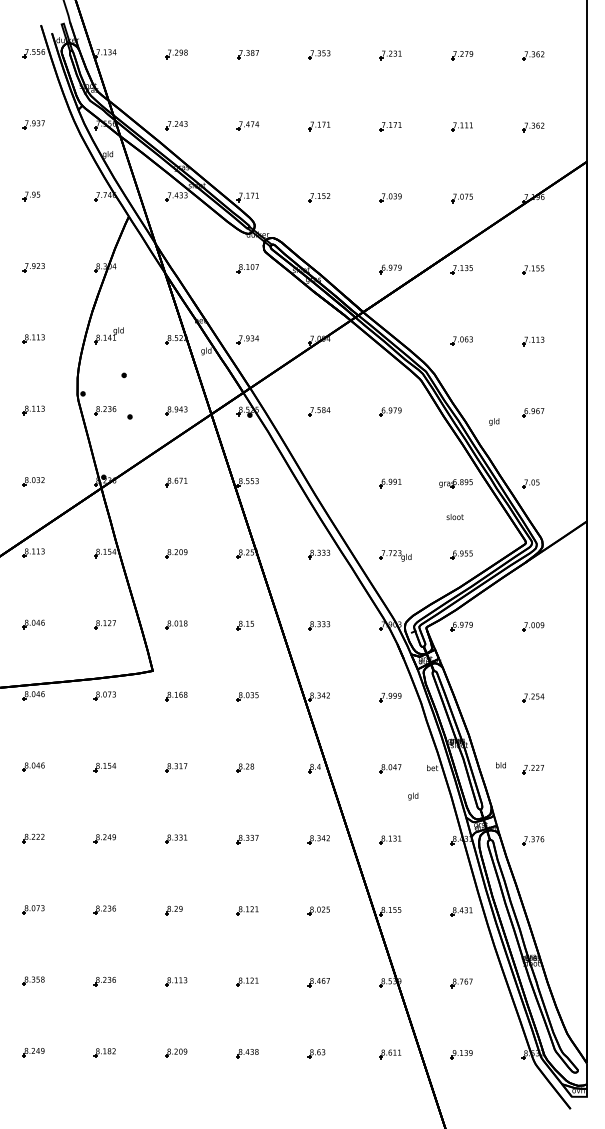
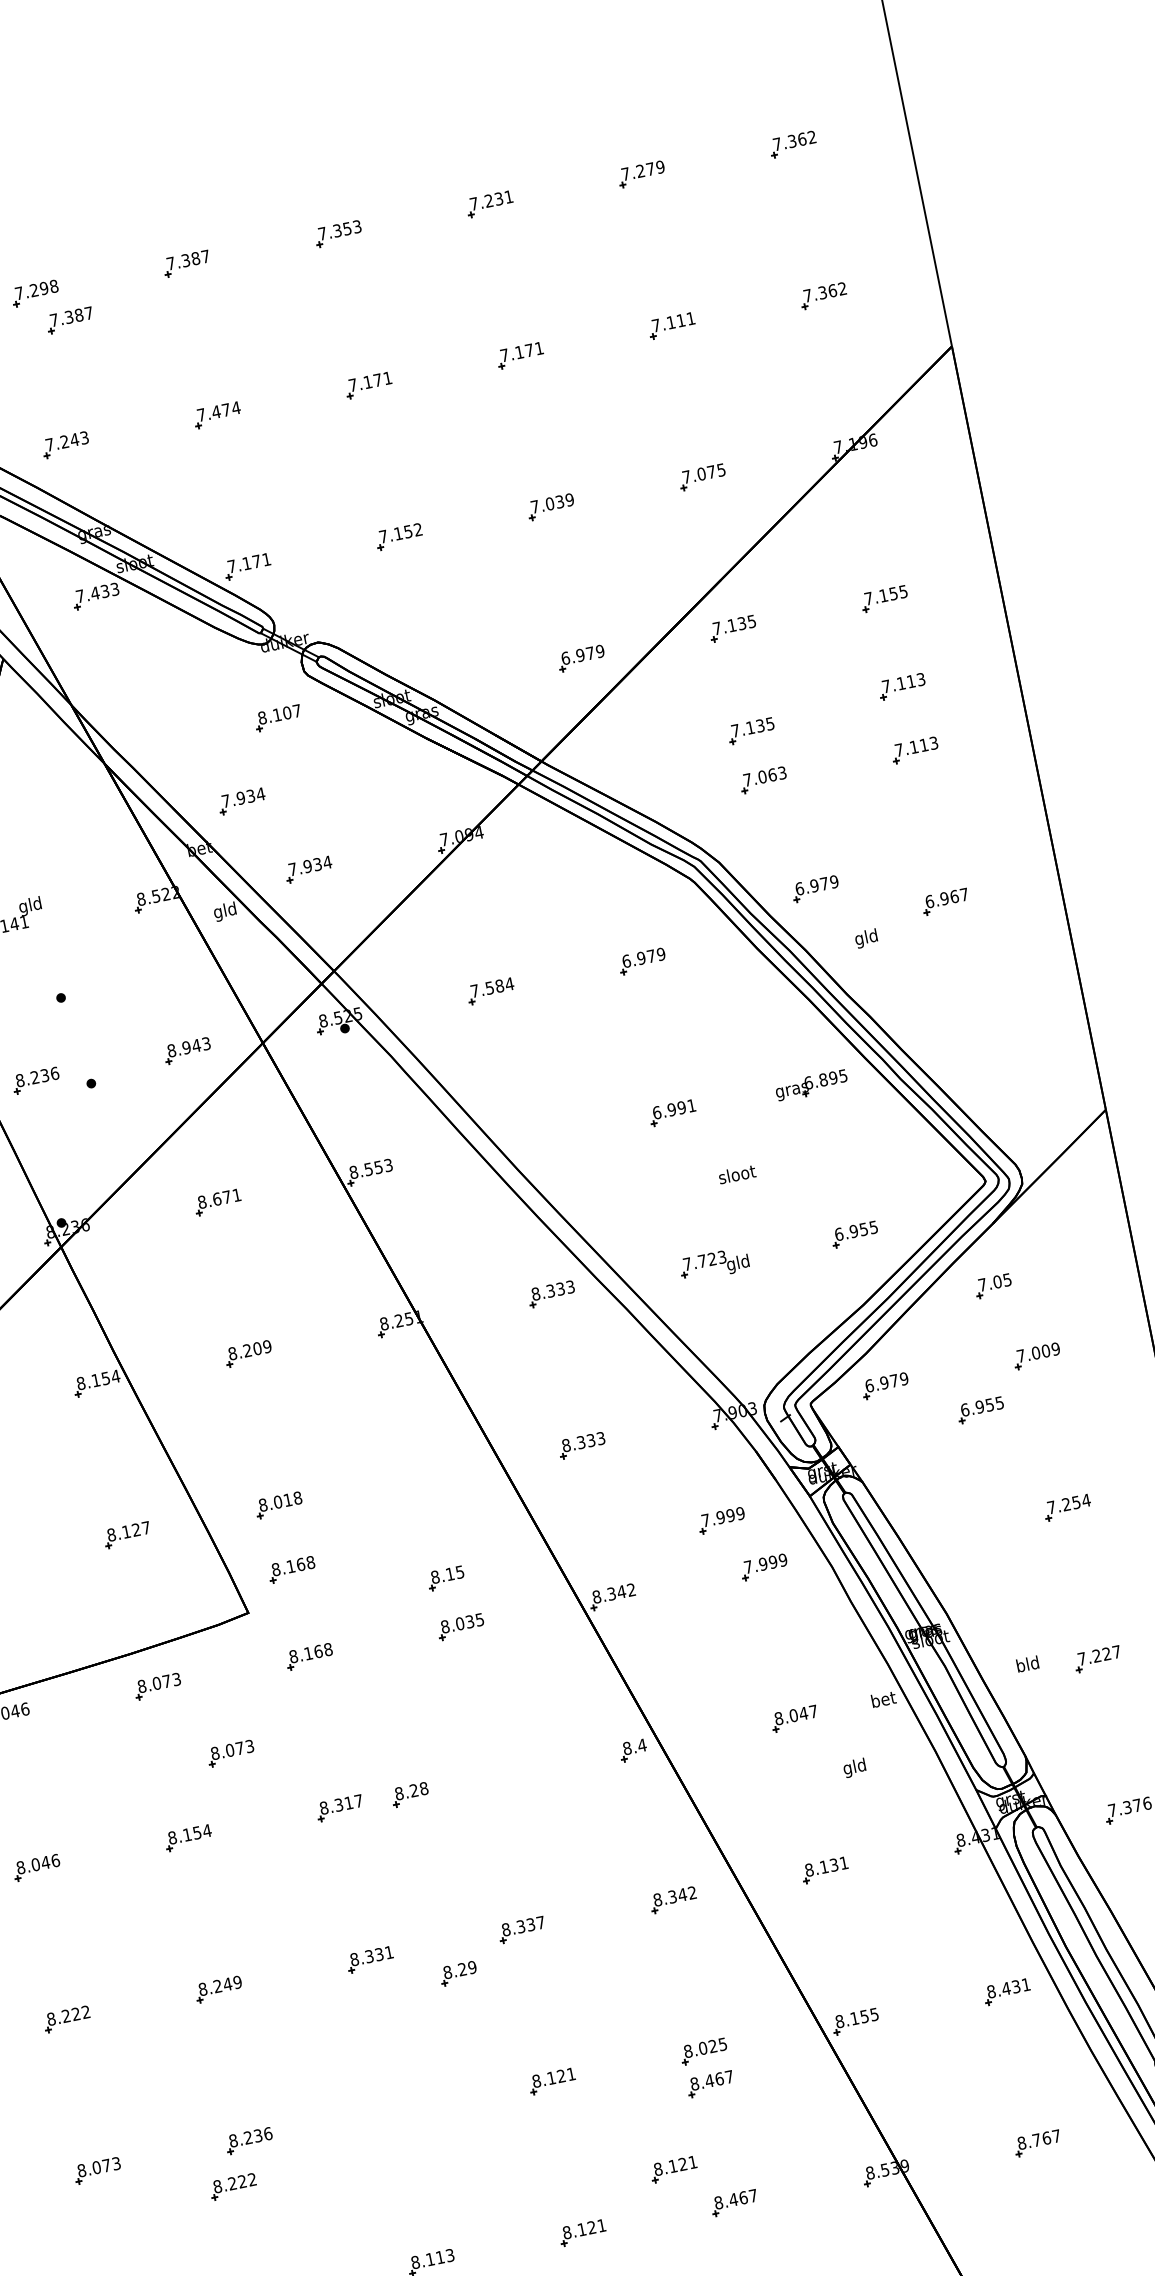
part: (189, 69) -> (68, 320), added
part: (223, 302) -> (240, 800), added
part: (533, 311) -> (902, 687), added
part: (460, 317) -> (750, 731), added
part: (475, 394) -> (814, 888), added
part: (530, 483) -> (992, 1285), moved
text: (454, 516) -> (735, 1173), moved
part: (244, 625) -> (444, 1579), moved
part: (502, 645) -> (979, 1409), added
part: (176, 655) -> (292, 1570), added
part: (375, 672) -> (721, 1520), added
part: (131, 732) -> (229, 1752), added
part: (245, 767) -> (409, 1793), moved
part: (173, 910) -> (457, 1974), moved
part: (318, 926) -> (709, 2084), added
part: (93, 929) -> (233, 2187), added
part: (294, 961) -> (673, 2168), added

